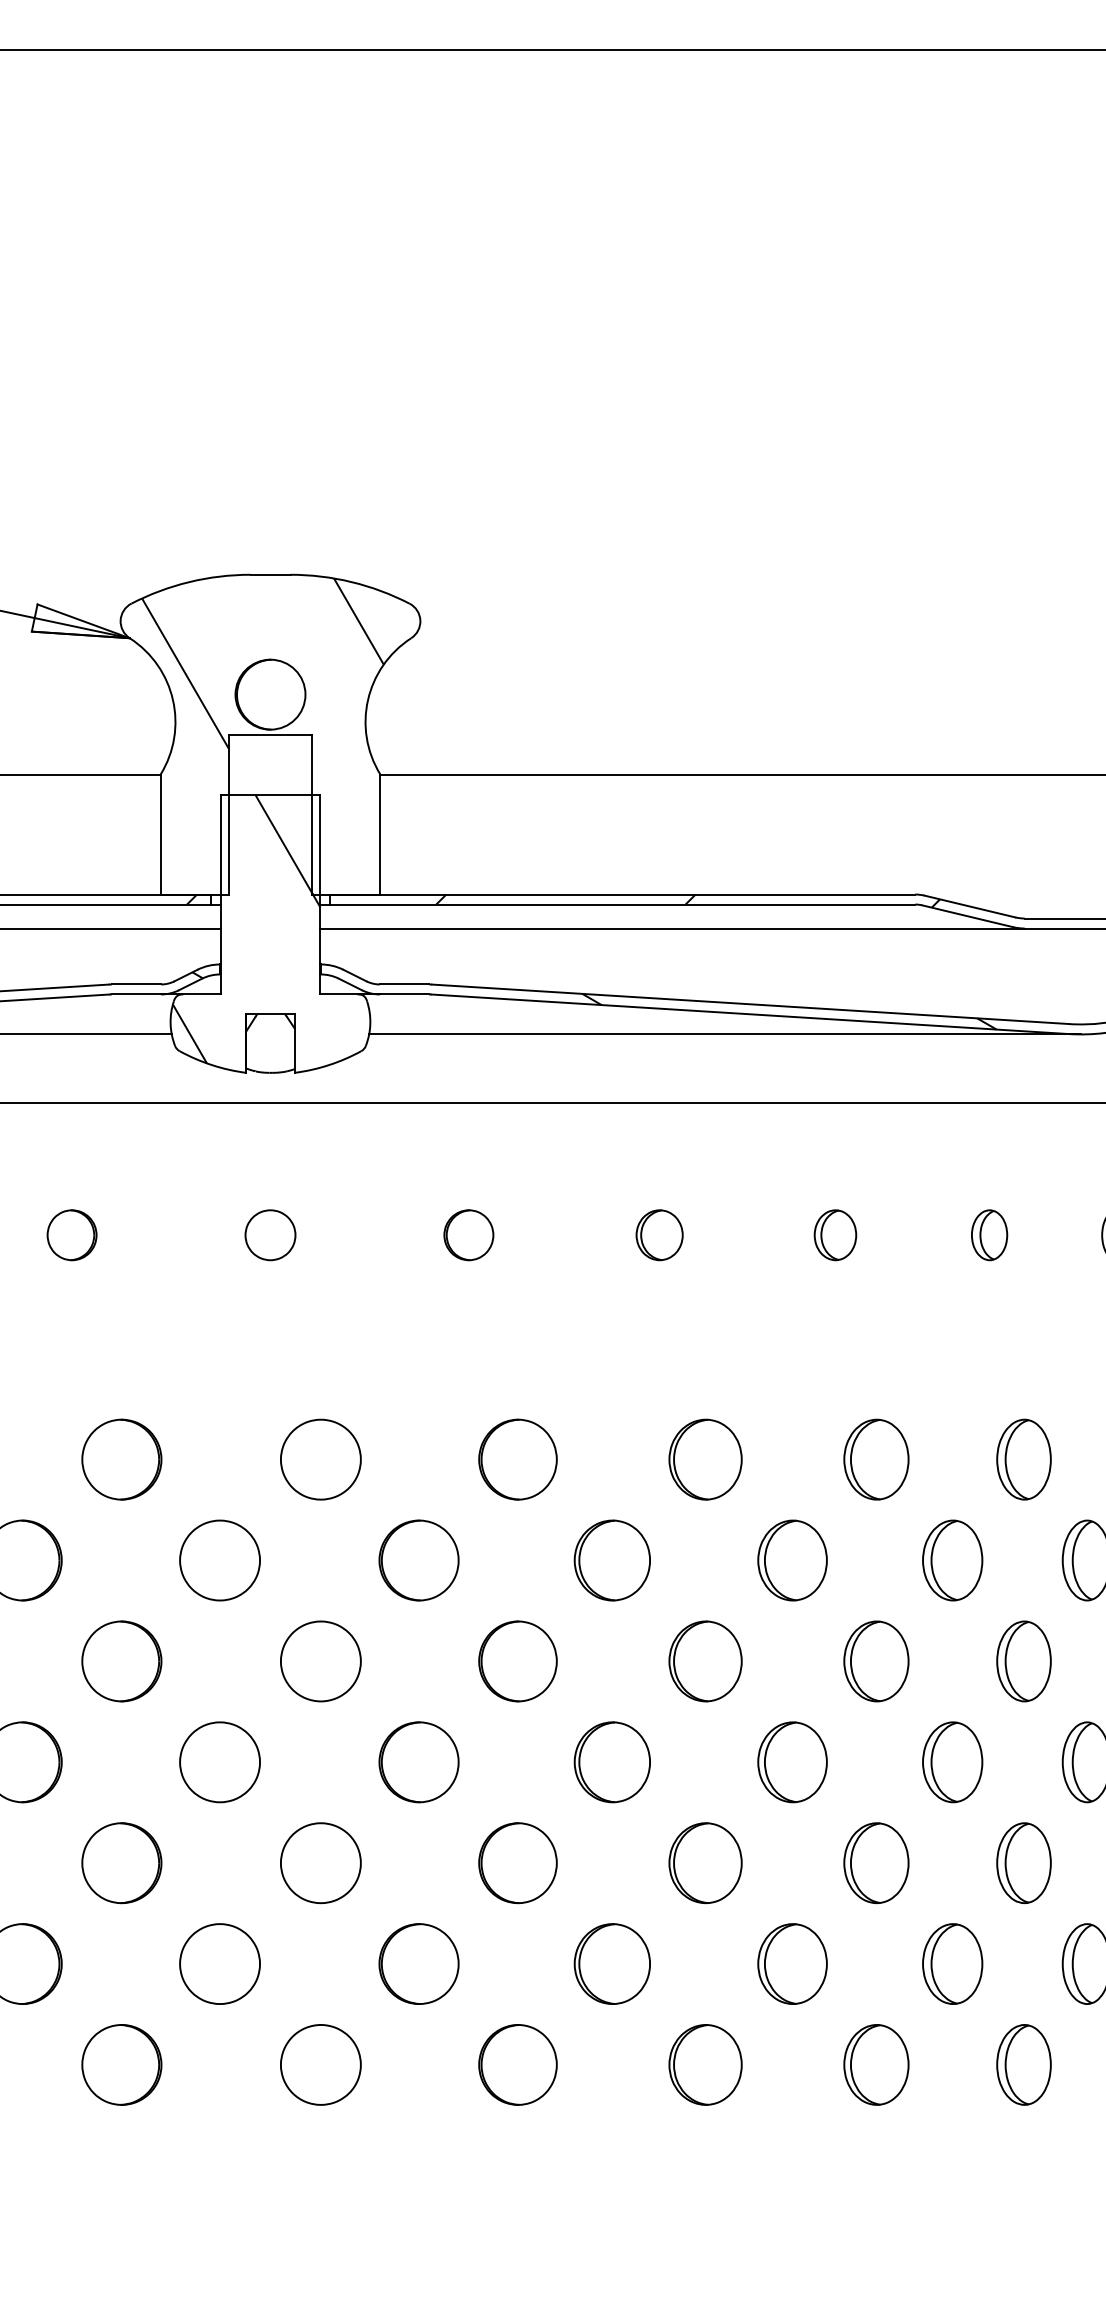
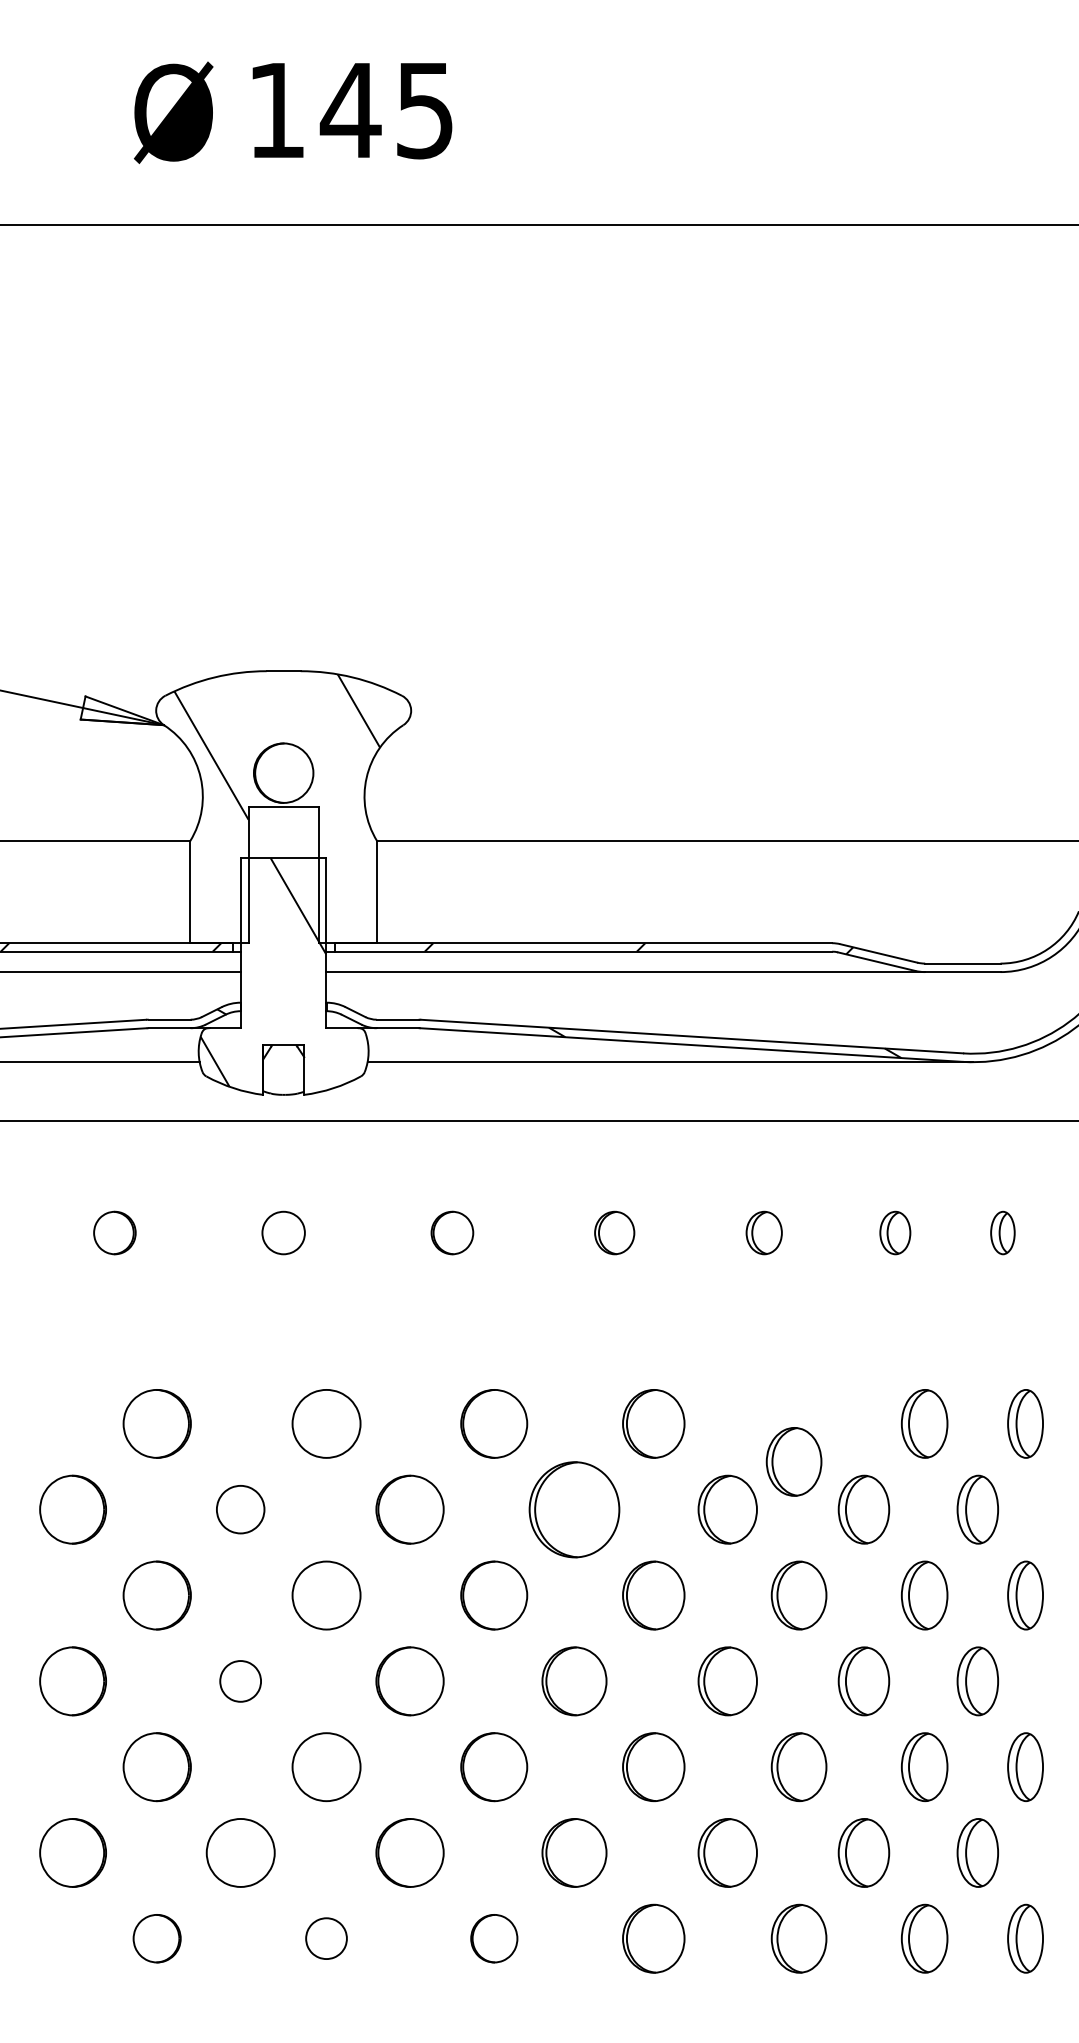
part: (875, 1459) -> (793, 1461), moved
part: (219, 1560) -> (240, 1509), size x0.7
part: (612, 1560) -> (574, 1509), size x1.4
part: (219, 1762) -> (240, 1681), size x0.6
part: (120, 2064) -> (156, 1938), size x0.7
part: (320, 2064) -> (326, 1938), size x0.6
part: (518, 2064) -> (494, 1938), size x0.7

